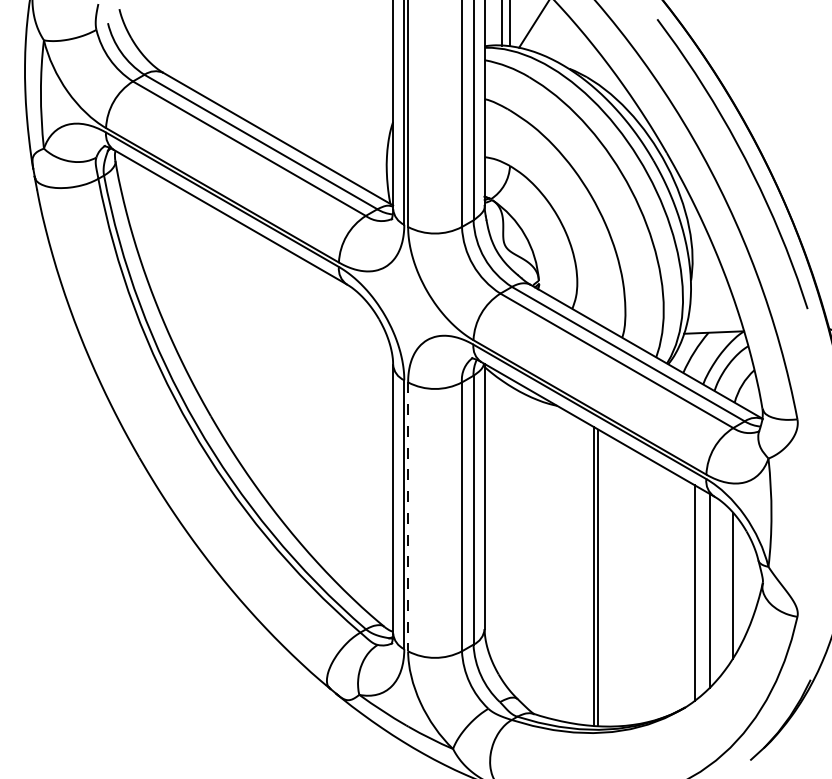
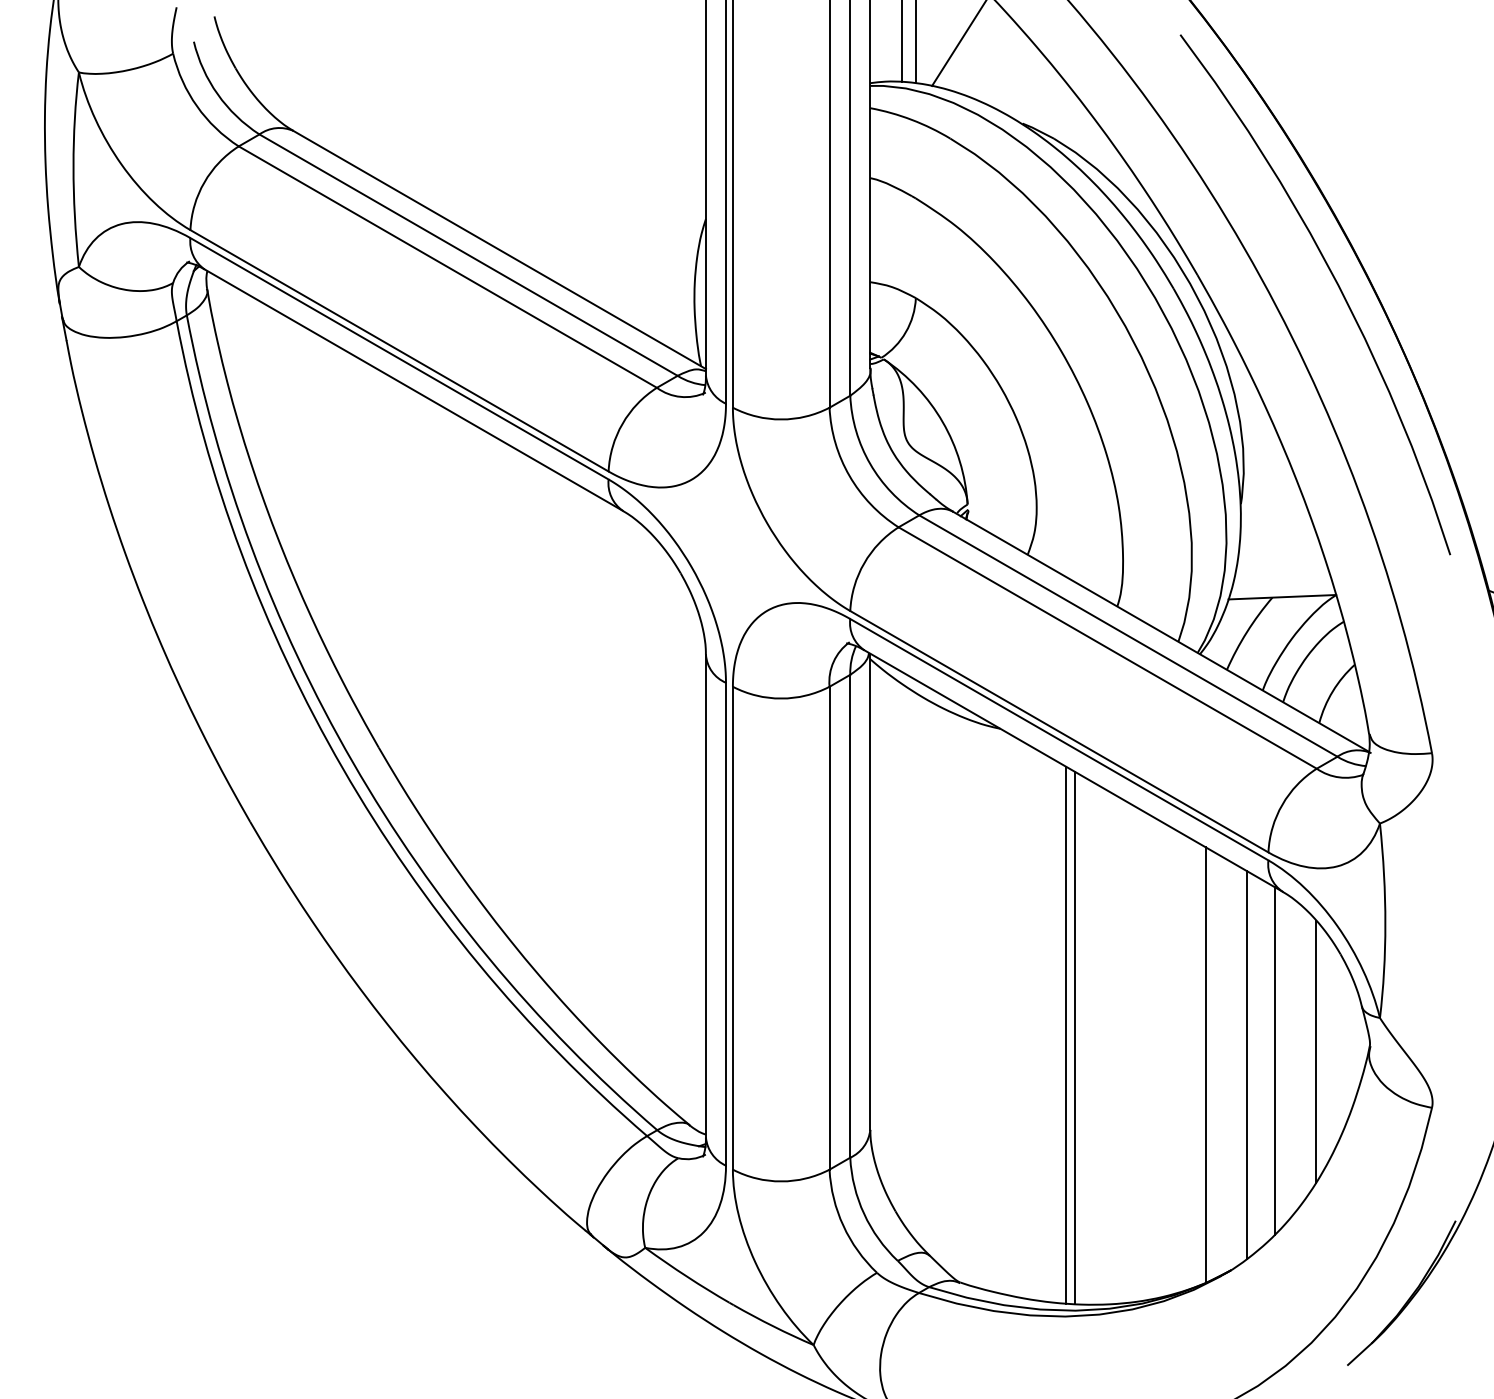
line: (408, 517) -> (733, 929), dashed -> solid
line: (671, 592) -> (1205, 1064), added

